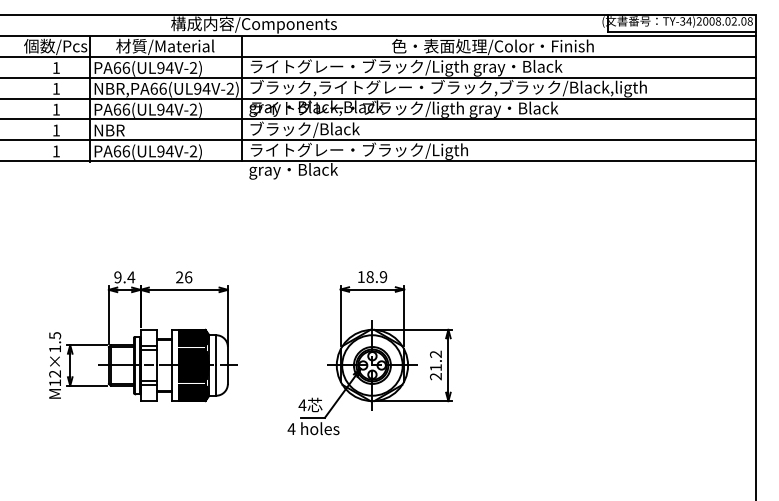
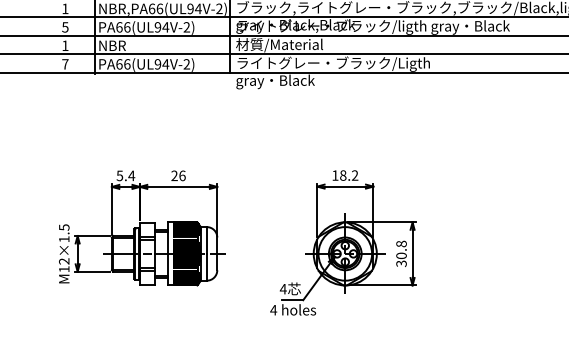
text: (55, 109) -> (64, 27), 1 -> 5
text: (304, 129) -> (285, 44), ブラック/Black -> 材質/Material
text: (55, 151) -> (64, 64), 1 -> 7
text: (117, 277) -> (119, 175), 9.4 -> 5.4
text: (383, 277) -> (355, 175), 18.9 -> 18.2
text: (435, 365) -> (401, 253), 21.2 -> 30.8

